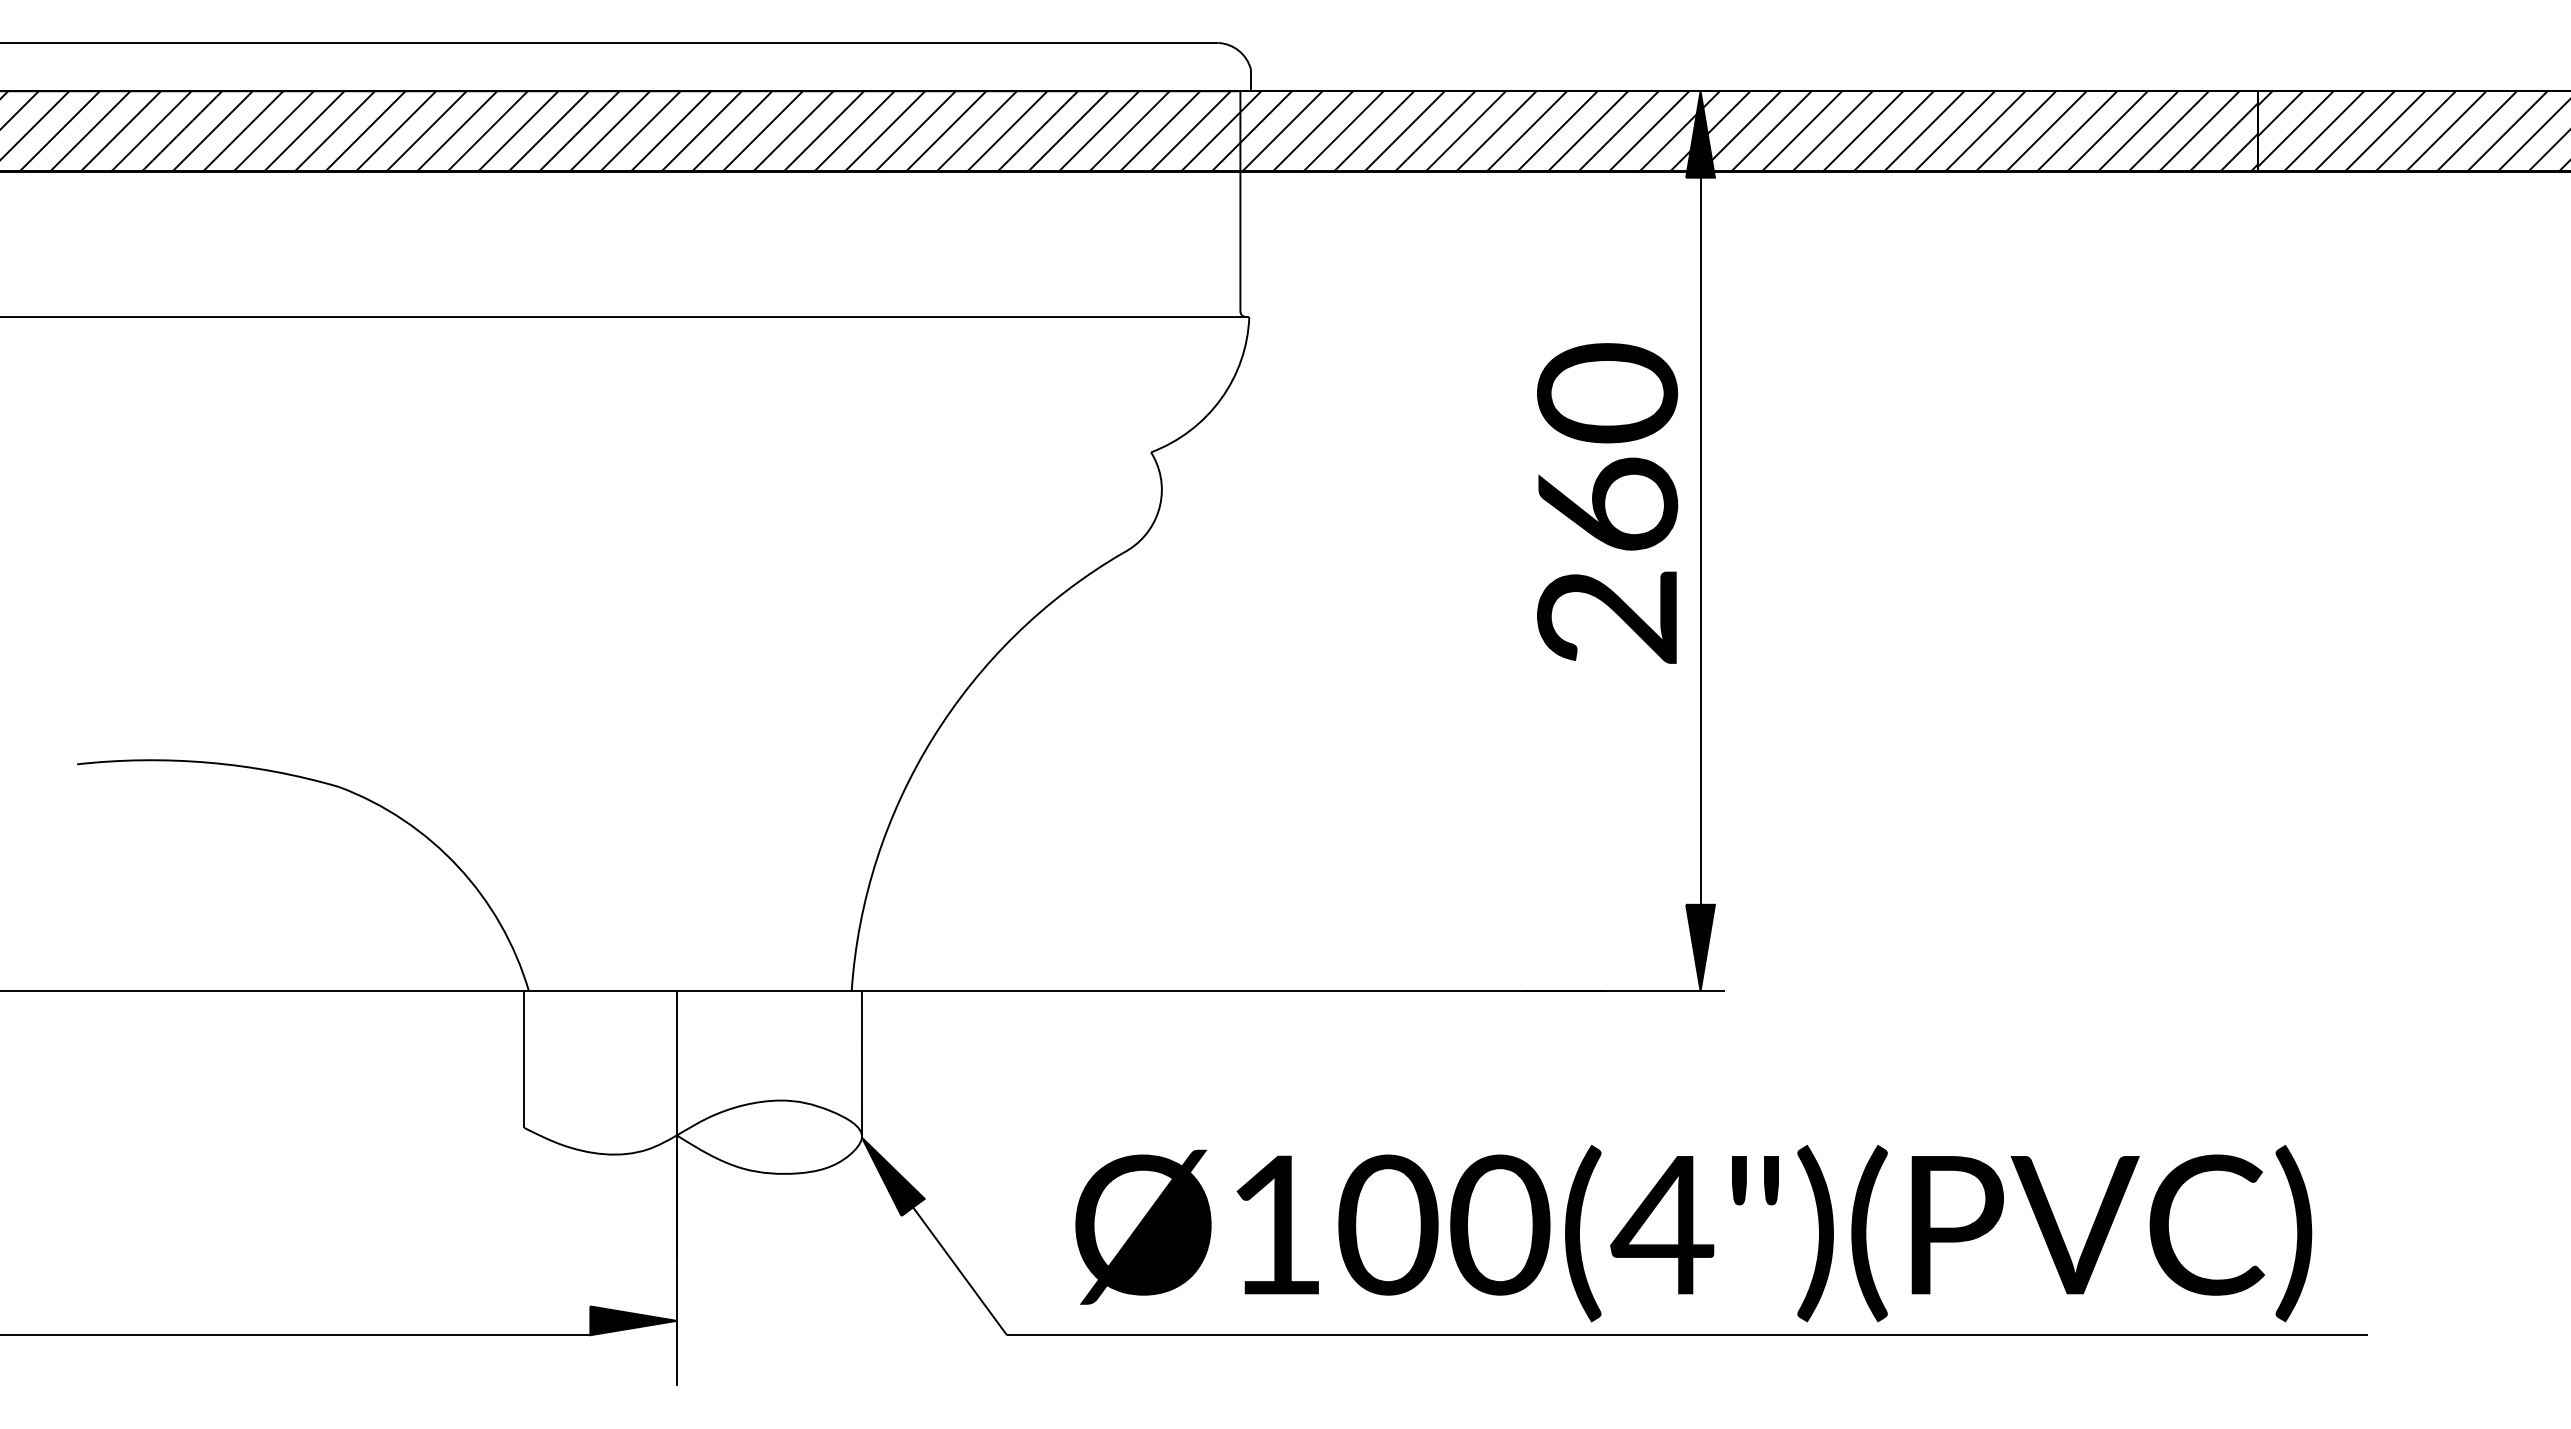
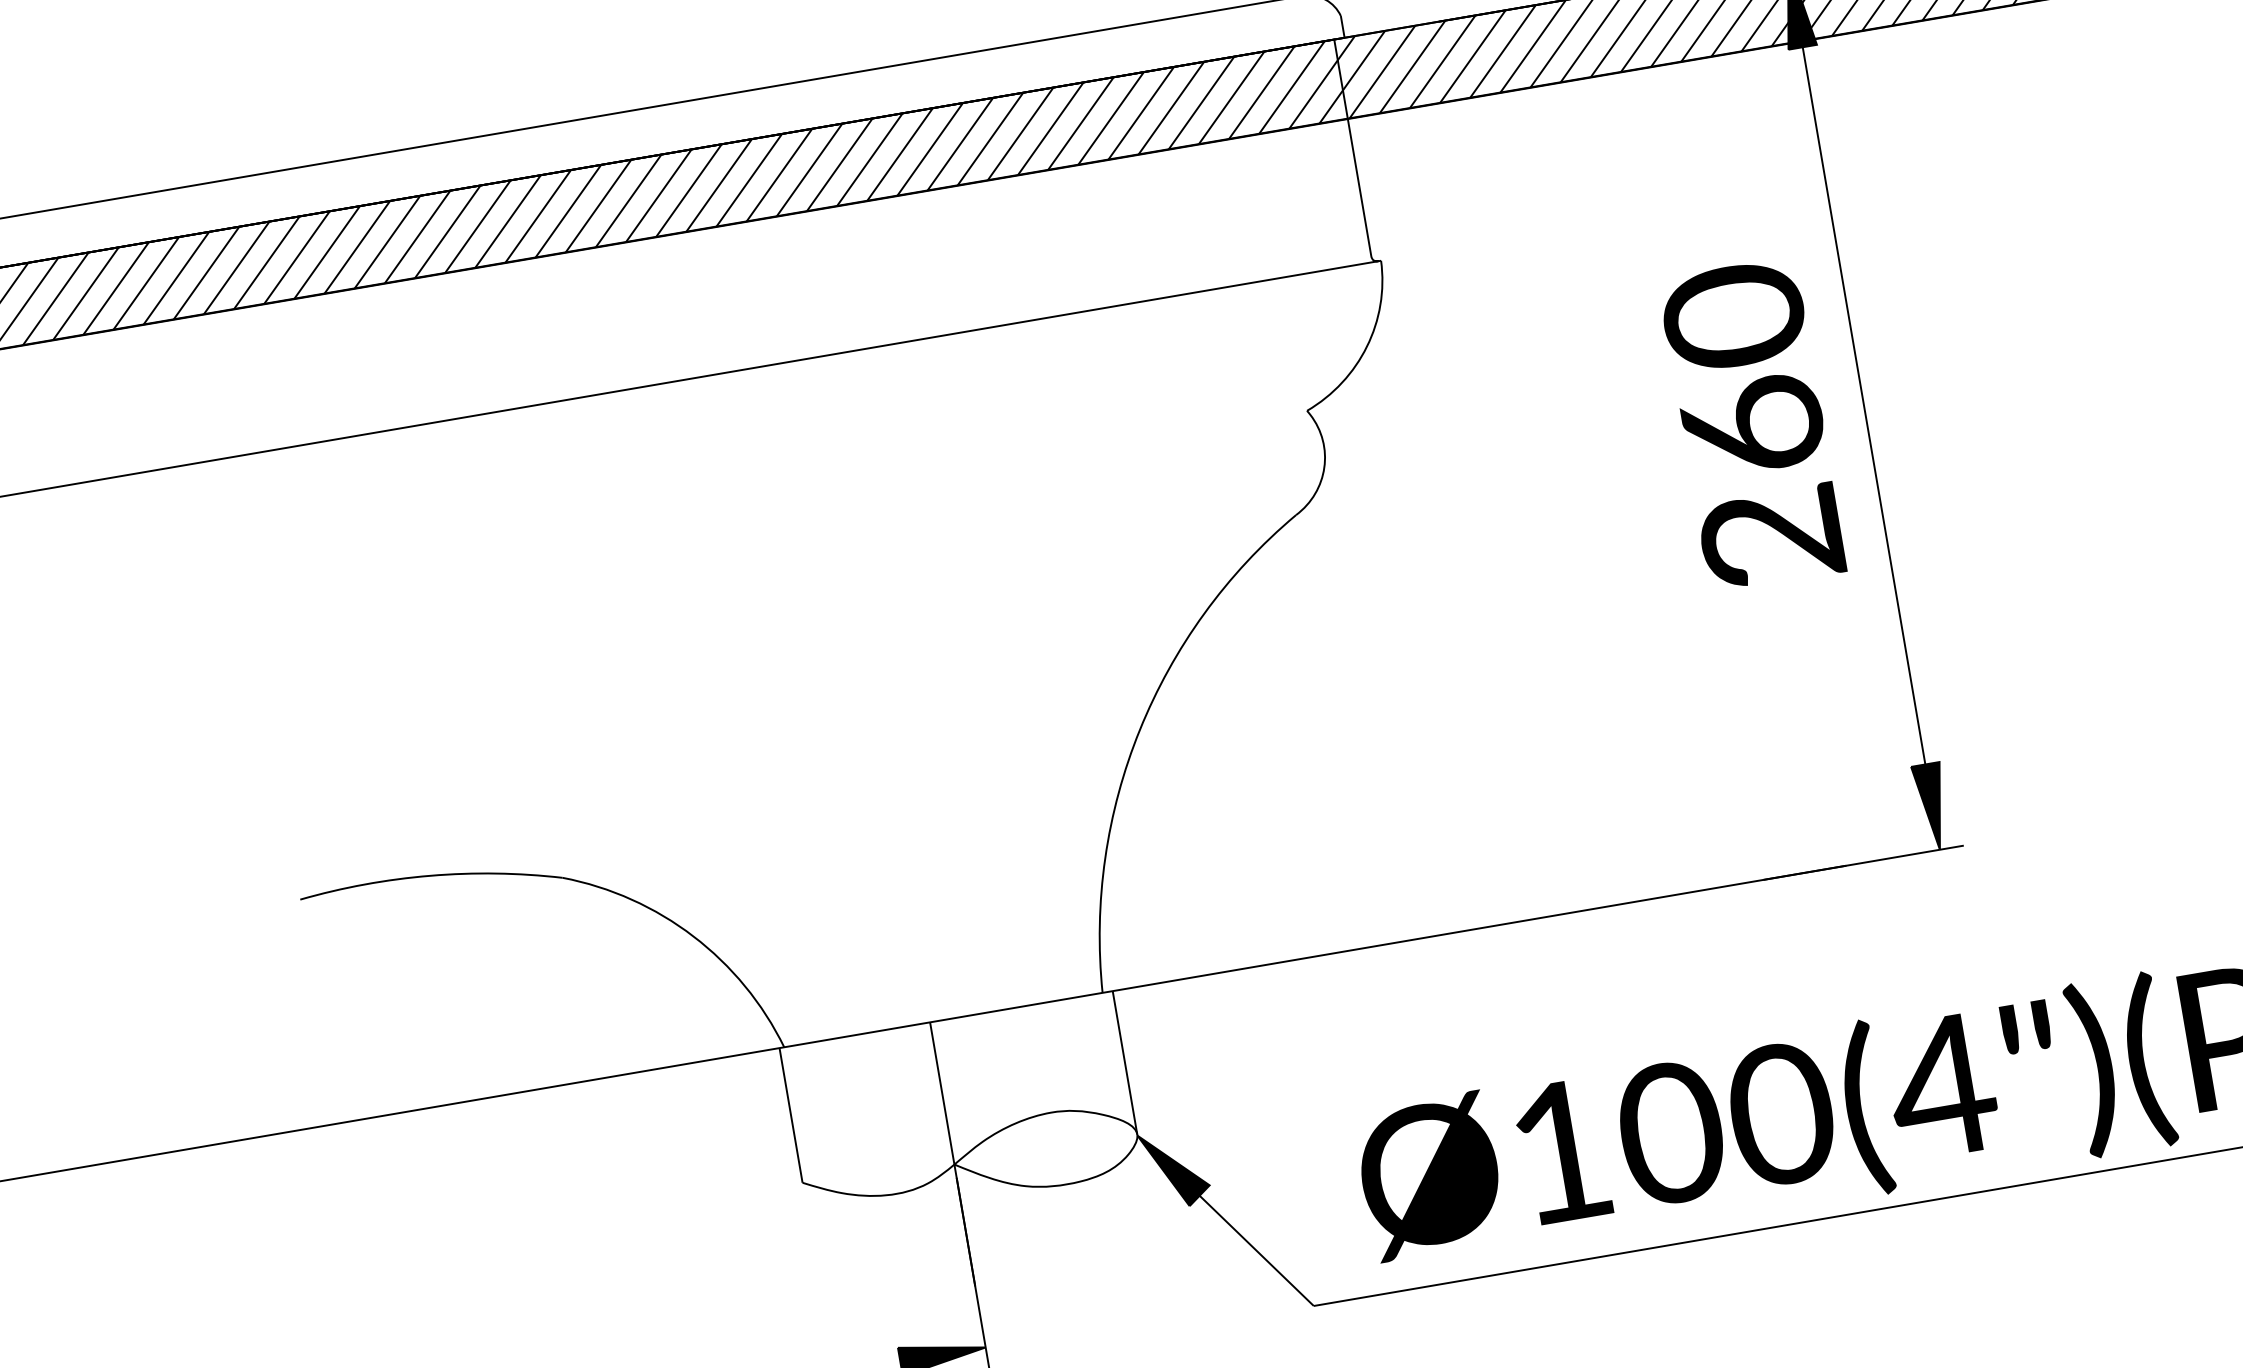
text: (1607, 503) -> (1752, 425), moved

